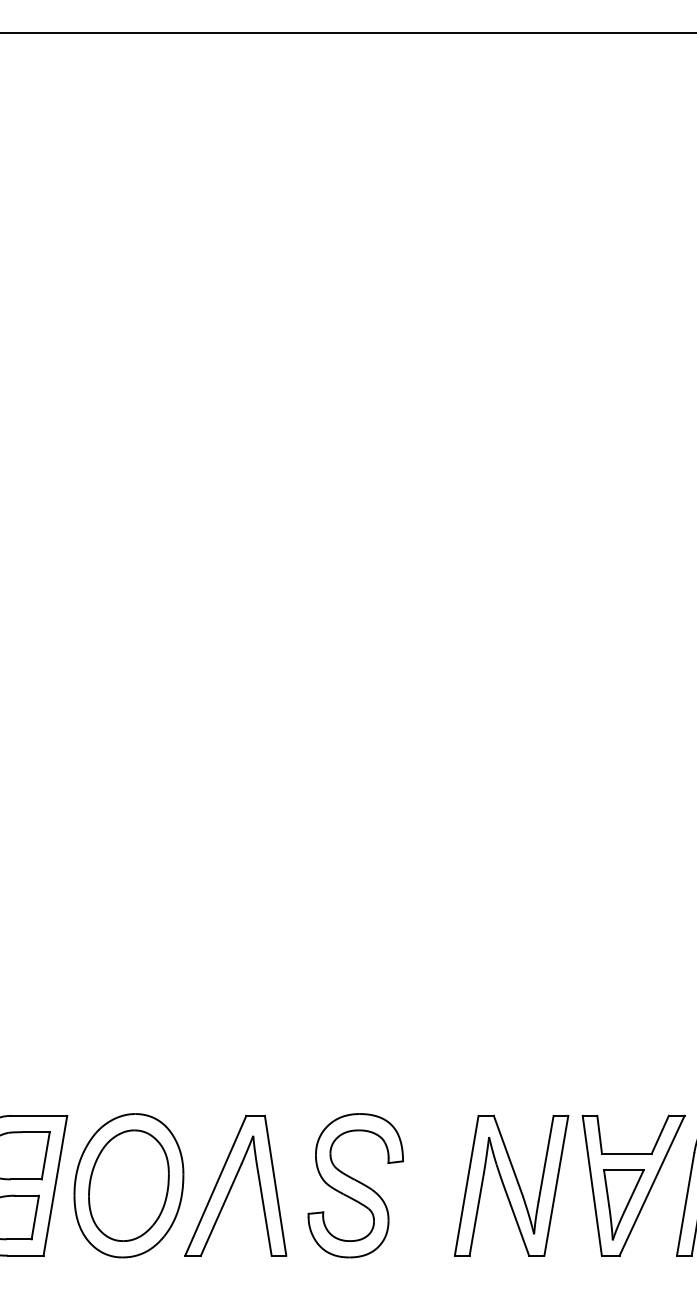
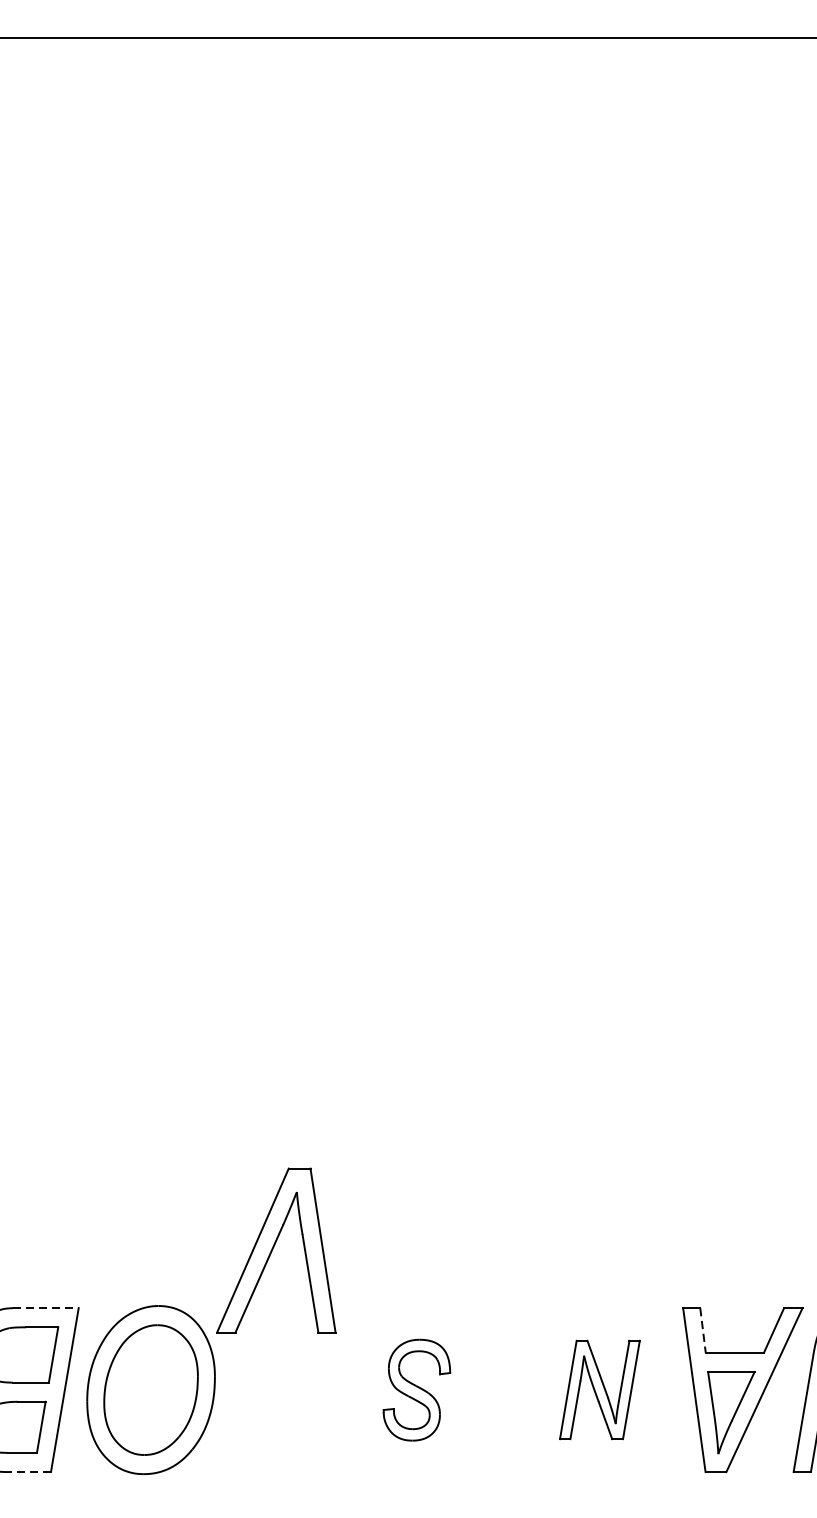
line: (39, 1115) -> (46, 1307), solid -> dashed
line: (599, 1135) -> (702, 1331), solid -> dashed
part: (235, 1185) -> (276, 1250), moved
part: (355, 1185) -> (416, 1389), size x0.6
part: (511, 1185) -> (599, 1389), size x0.6
line: (25, 1255) -> (29, 1471), solid -> dashed

